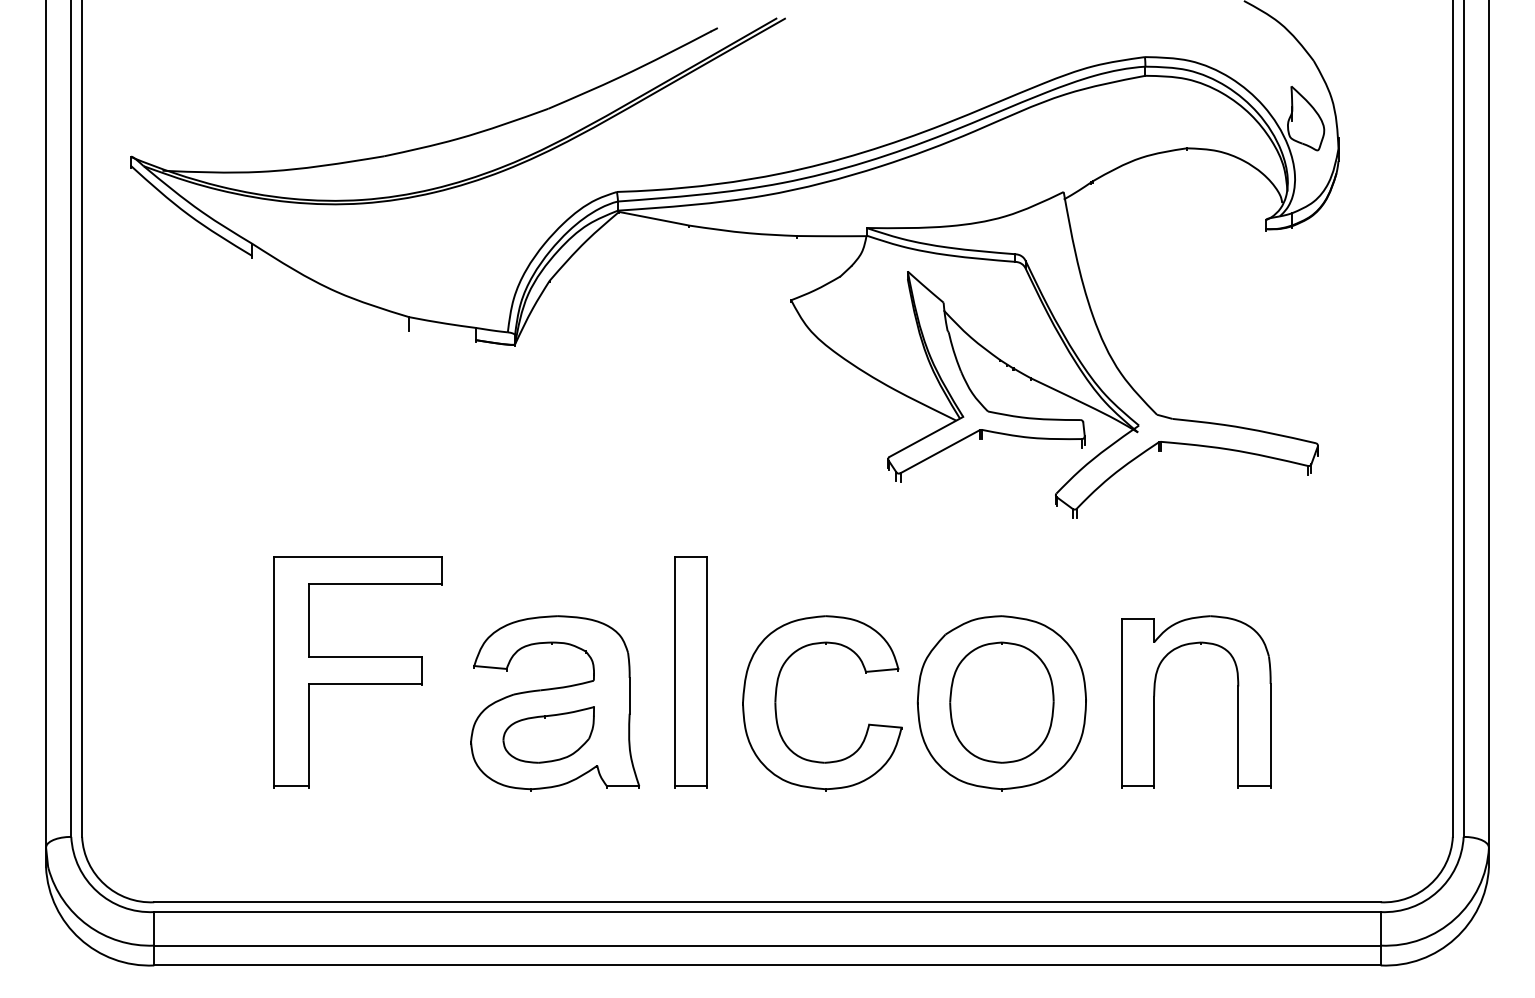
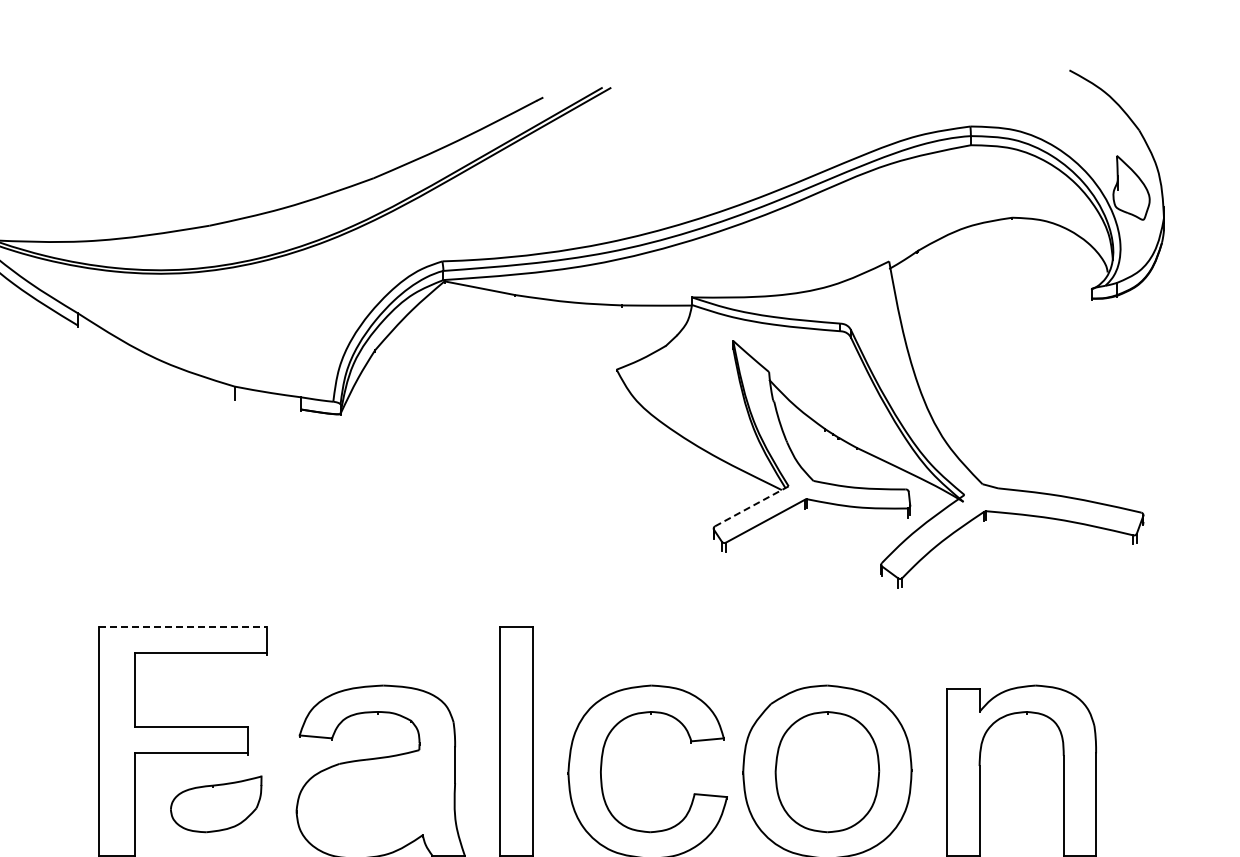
line: (926, 436) -> (751, 505), solid -> dashed
line: (358, 557) -> (183, 626), solid -> dashed
part: (548, 734) -> (215, 803), moved

